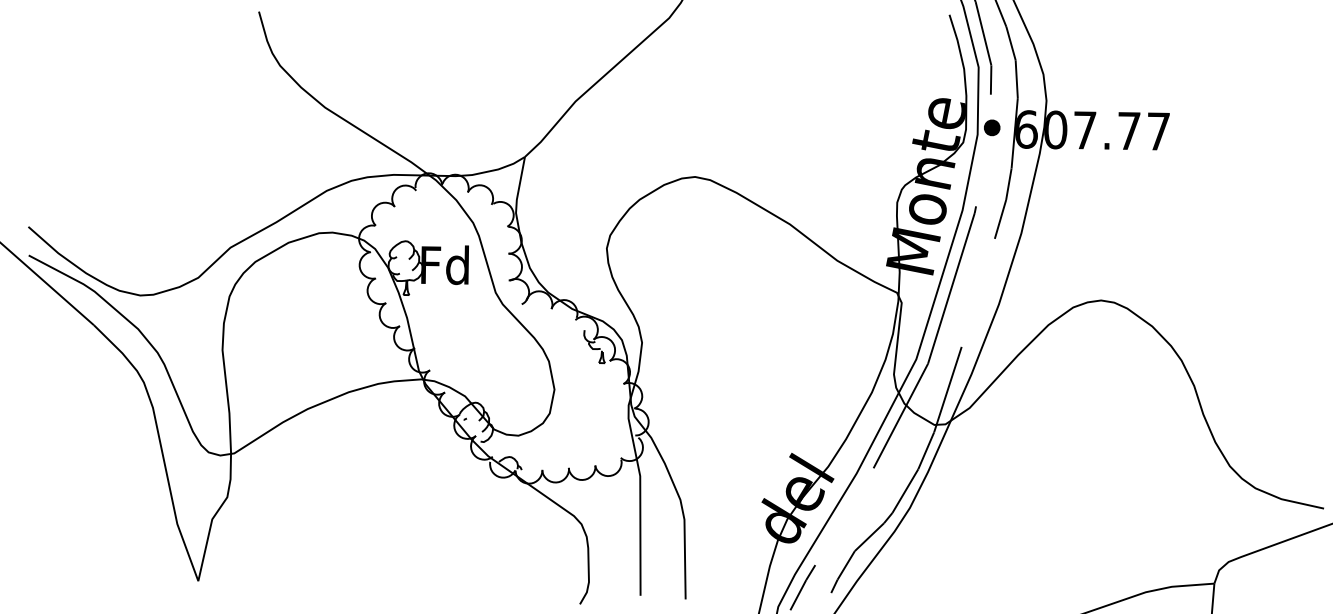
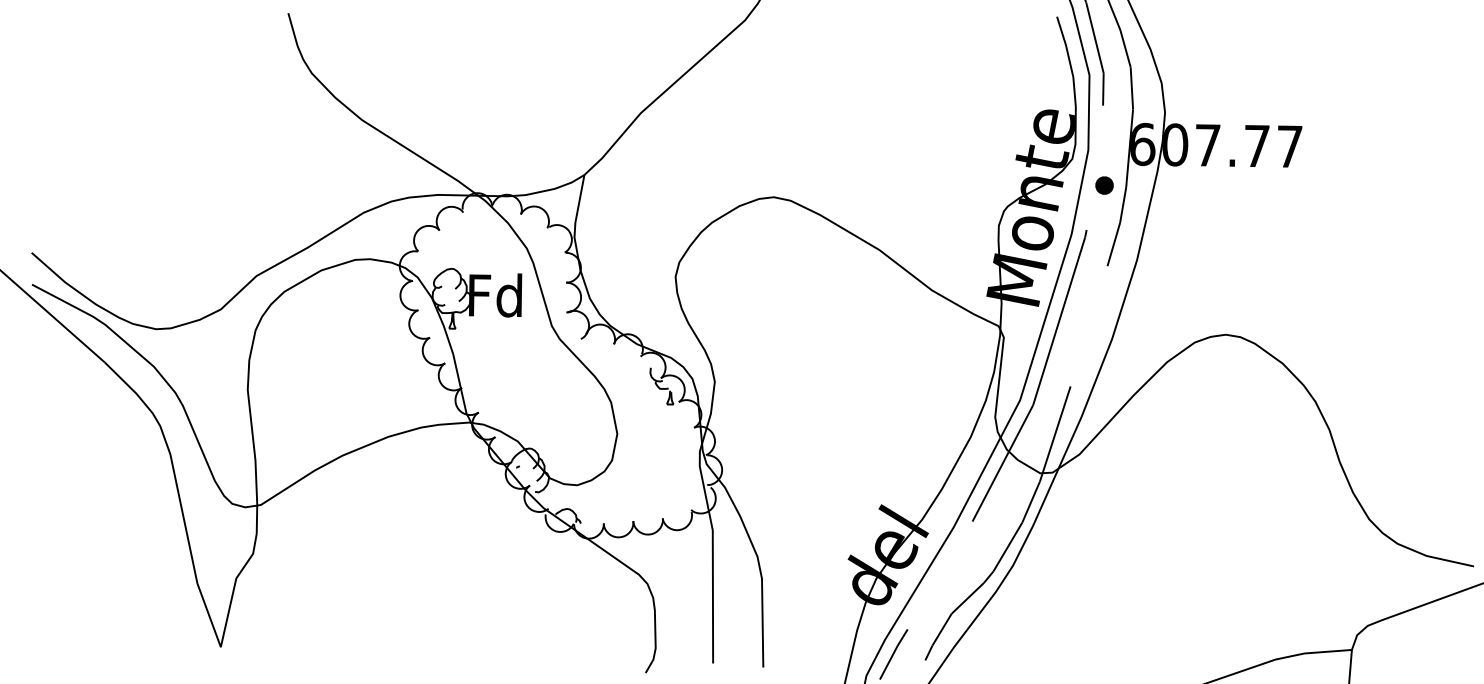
part: (992, 127) -> (1104, 185), moved

